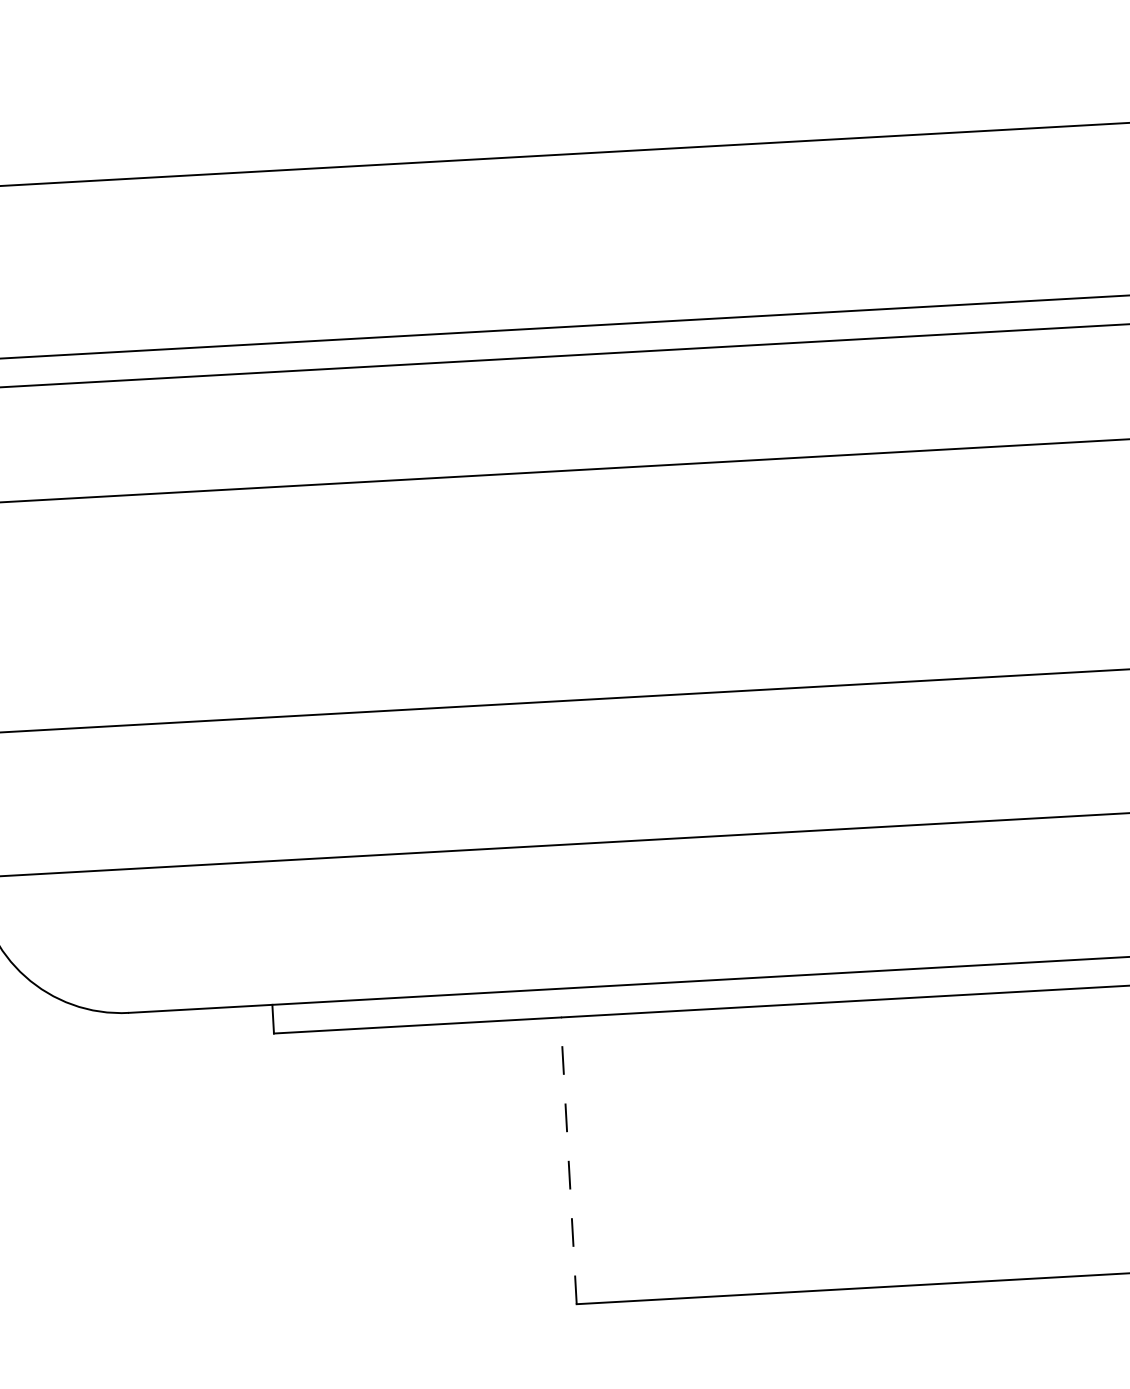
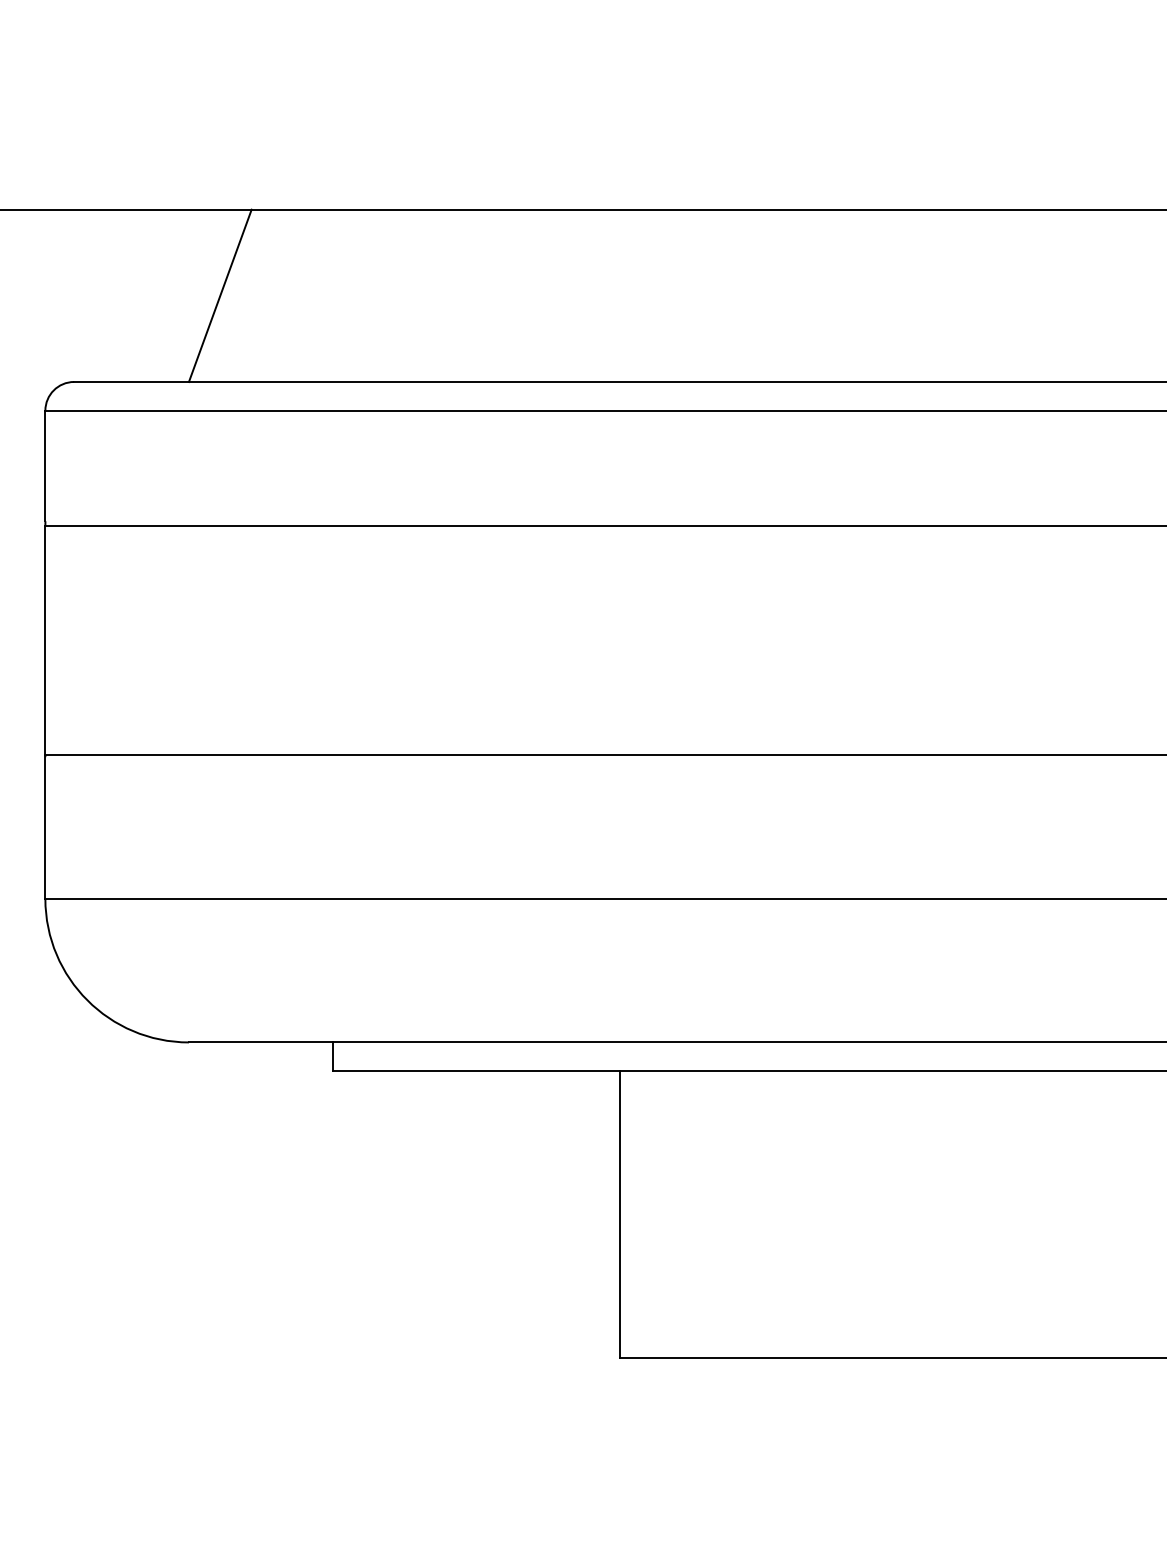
line: (117, 265) -> (219, 295), added
line: (568, 1160) -> (619, 1214), dashed -> solid

